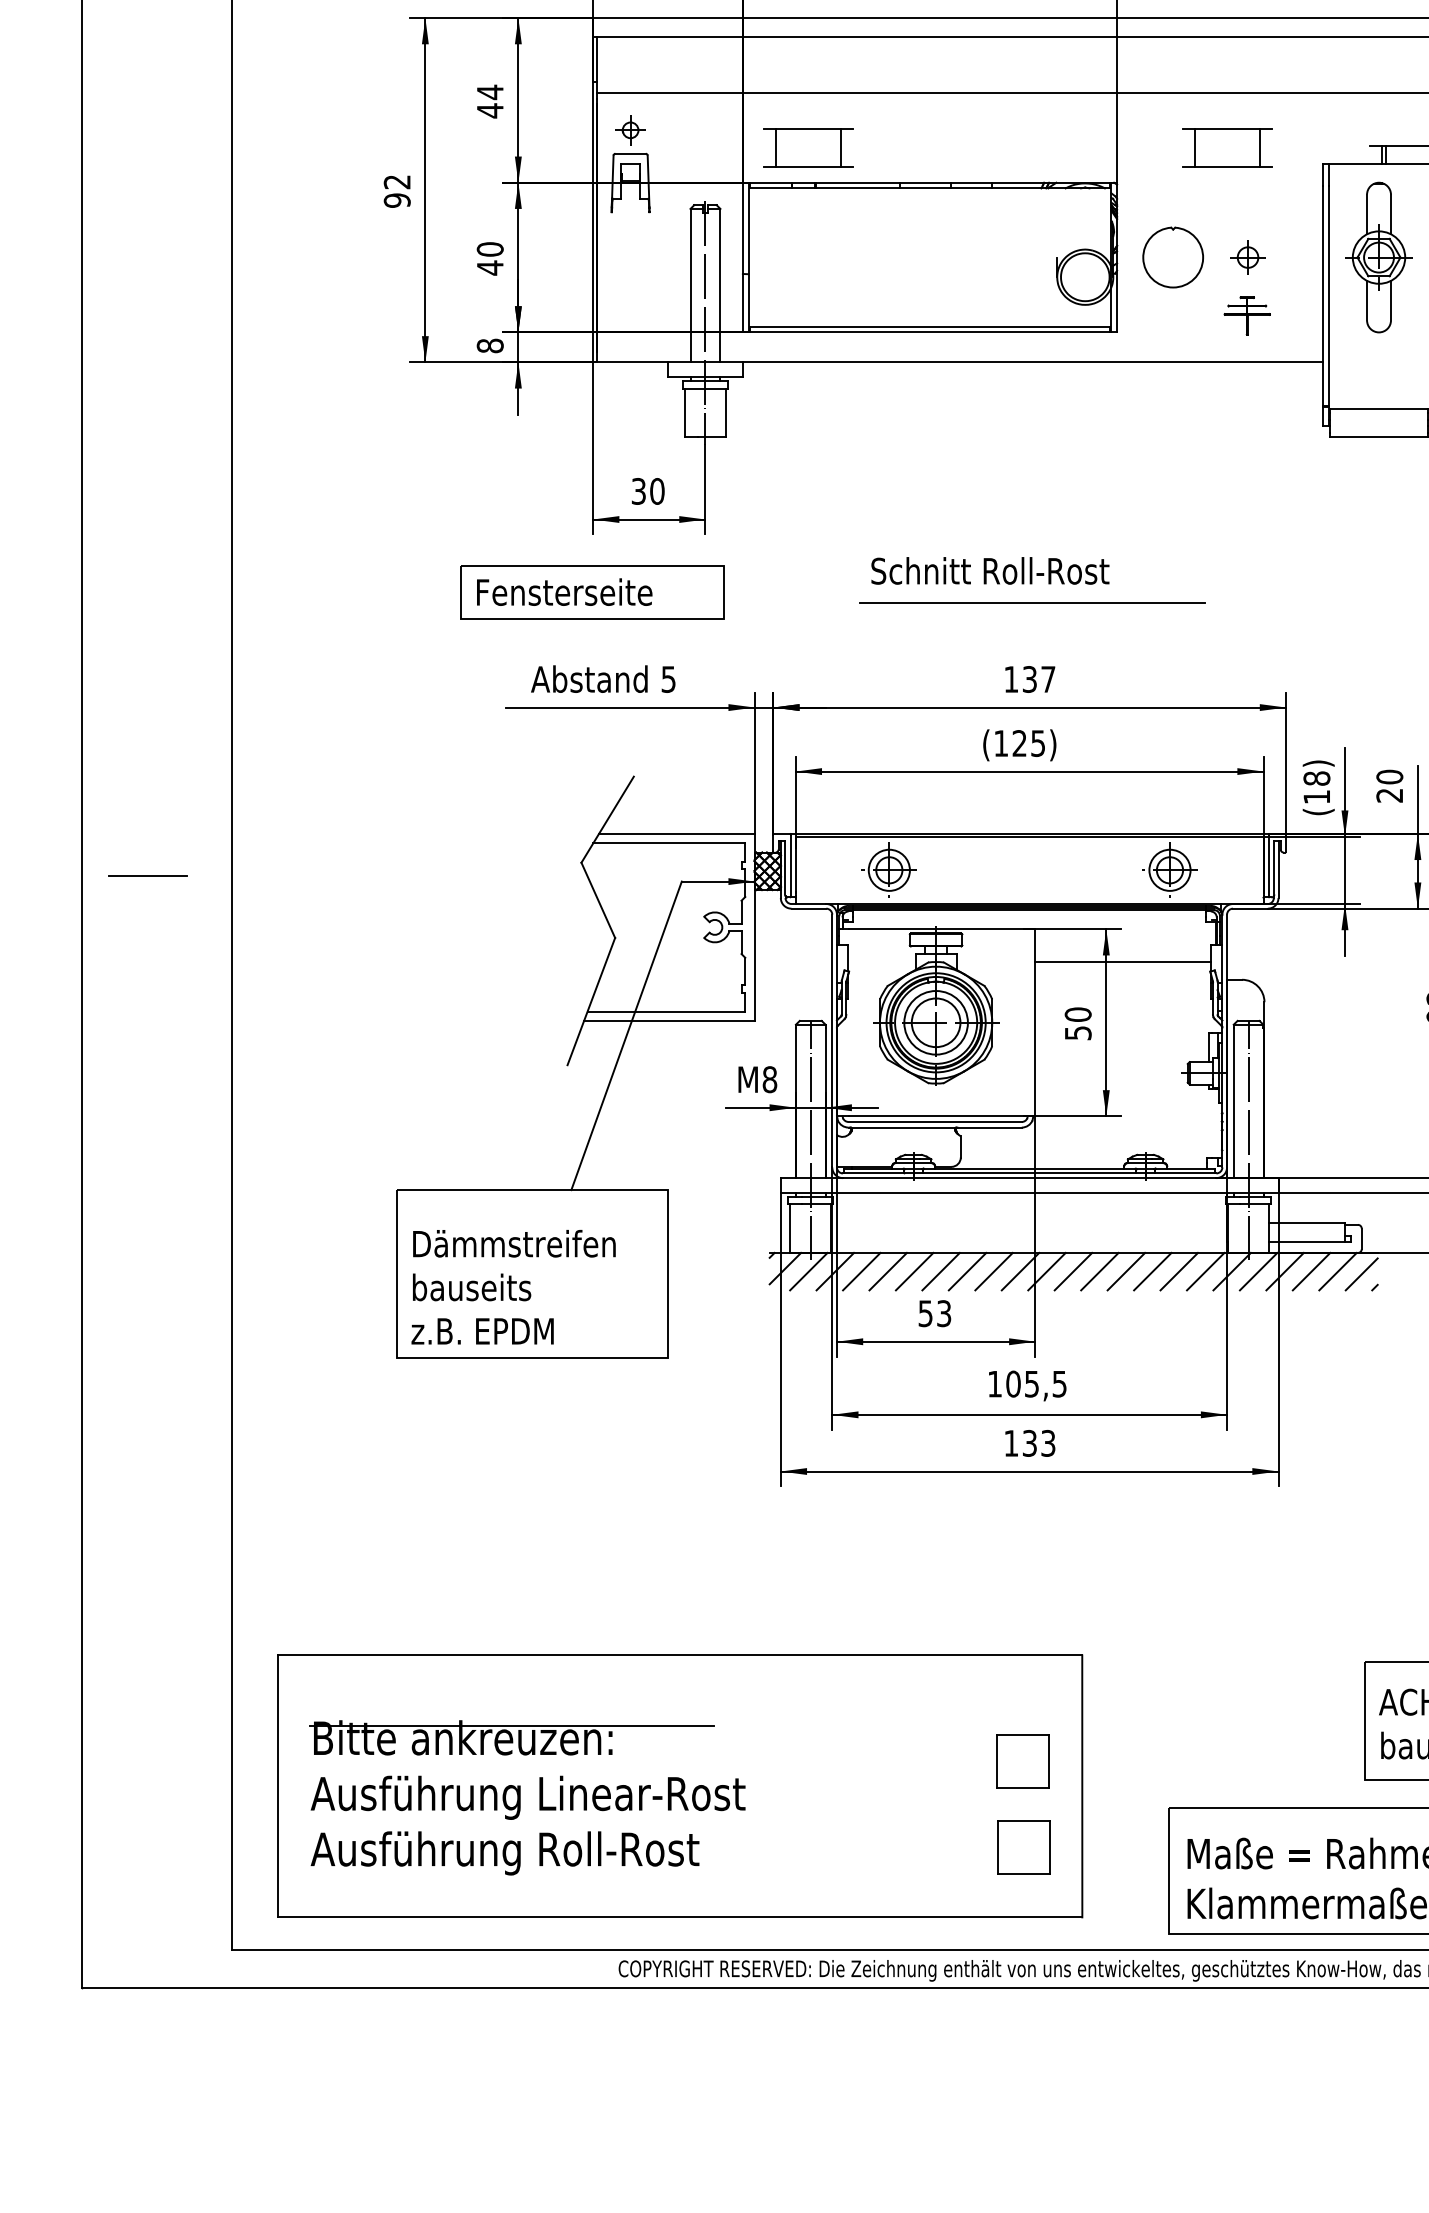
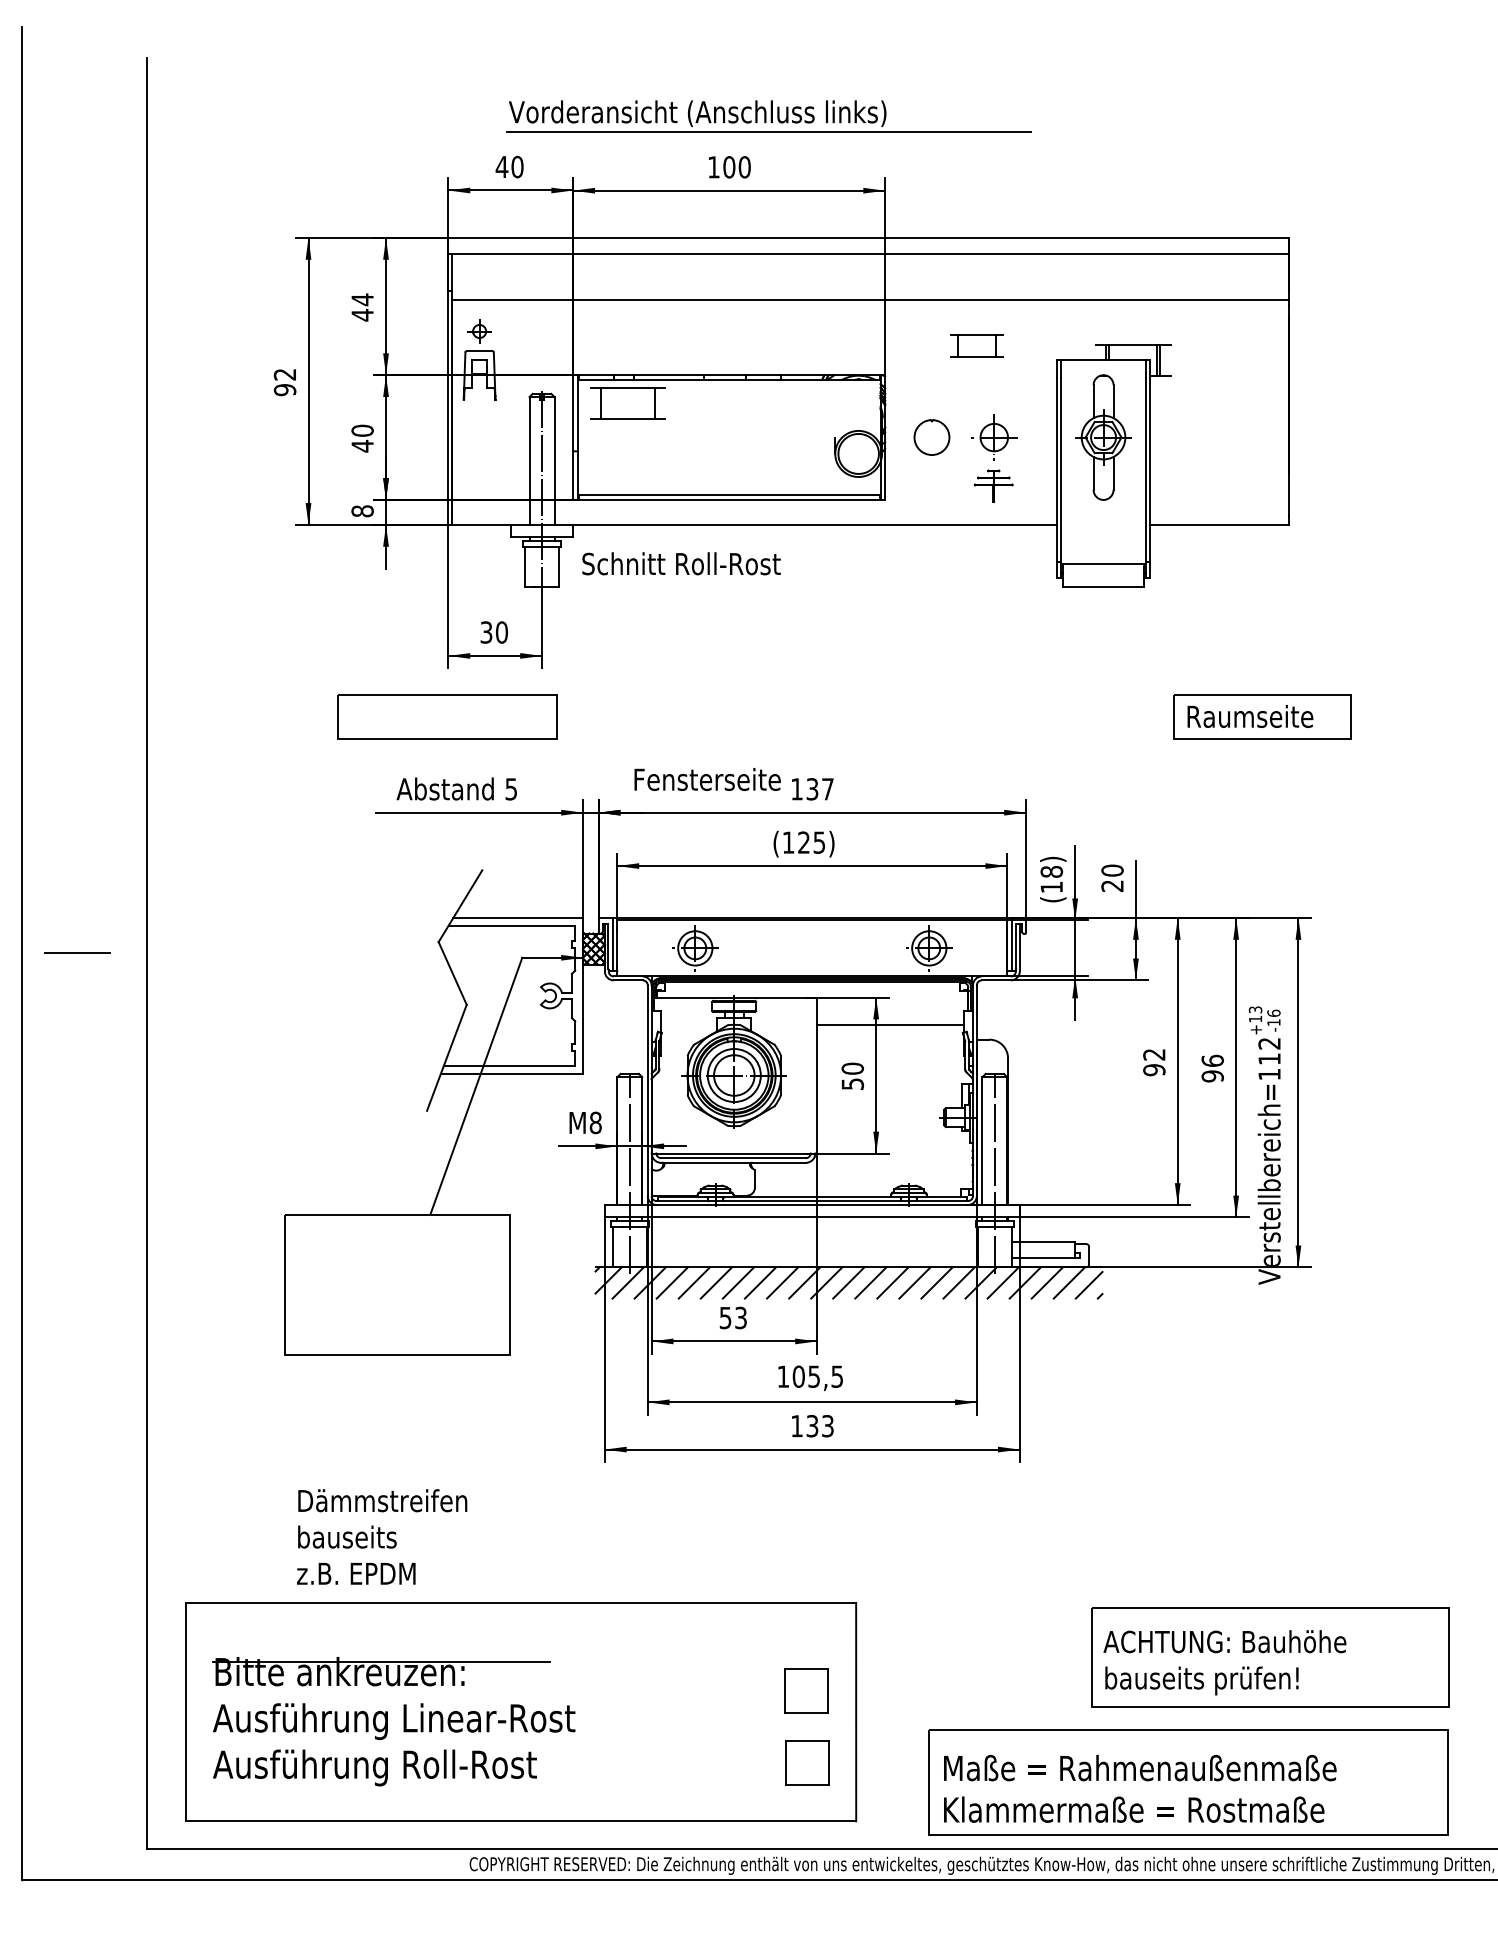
part: (807, 148) -> (627, 403), moved
part: (1227, 148) -> (977, 346), size x0.7
part: (1172, 257) -> (931, 437), size x0.7
part: (1248, 257) -> (994, 437), size x1.6
text: (990, 570) -> (681, 563), moved
text: (564, 592) -> (707, 779), moved
line: (1032, 602) -> (814, 725), removed
text: (514, 1286) -> (382, 1536), moved

